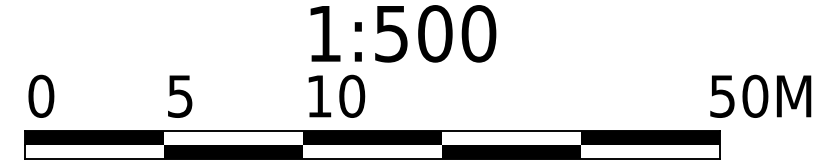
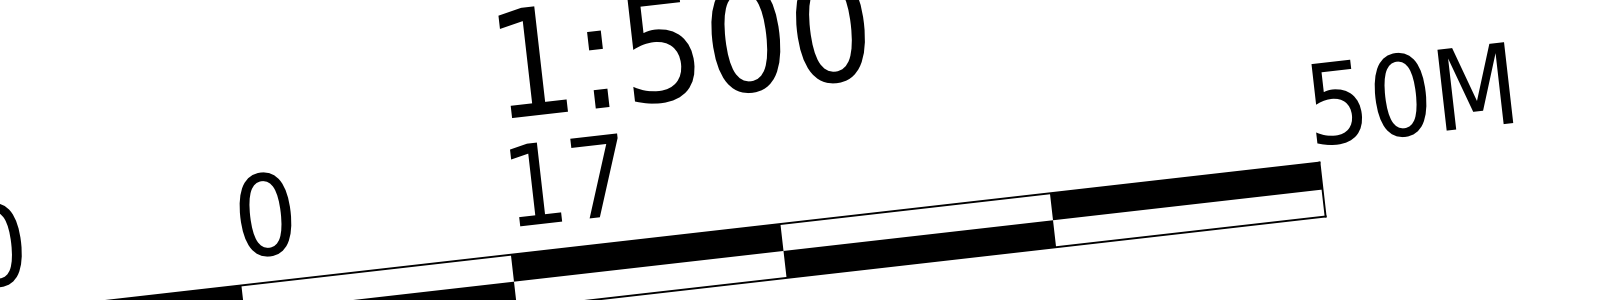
text: (180, 95) -> (265, 212), 5 -> 0
text: (352, 95) -> (598, 174), 10 -> 17
text: (760, 95) -> (1410, 92), moved

